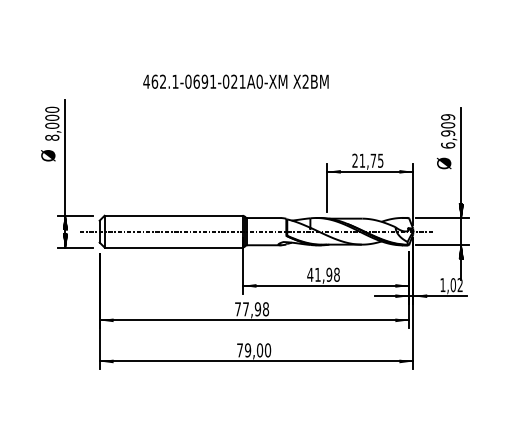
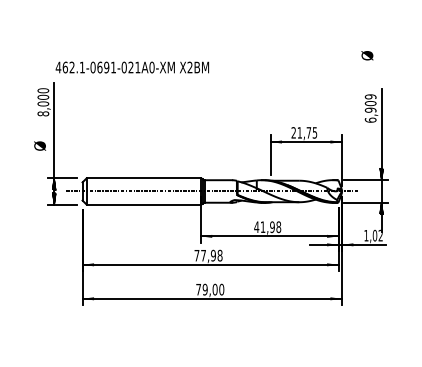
text: (235, 81) -> (132, 67), moved
text: (48, 155) -> (40, 145), moved
text: (443, 163) -> (366, 55), moved

